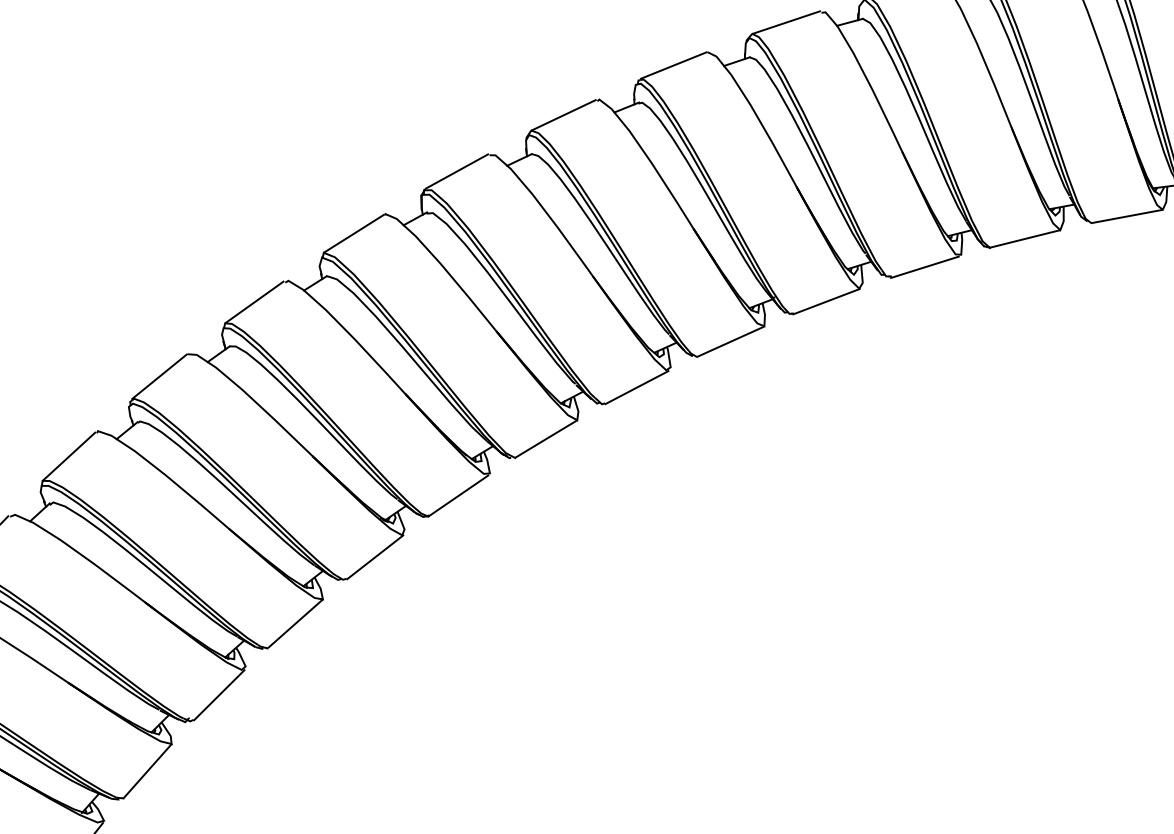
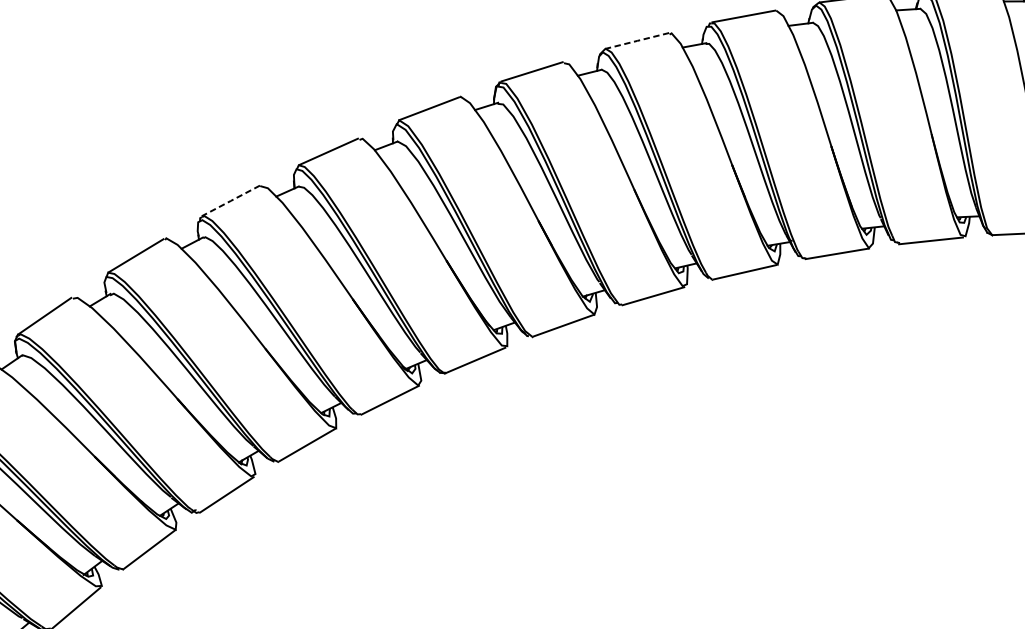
line: (563, 115) -> (636, 41), solid -> dashed
line: (159, 376) -> (230, 200), solid -> dashed

